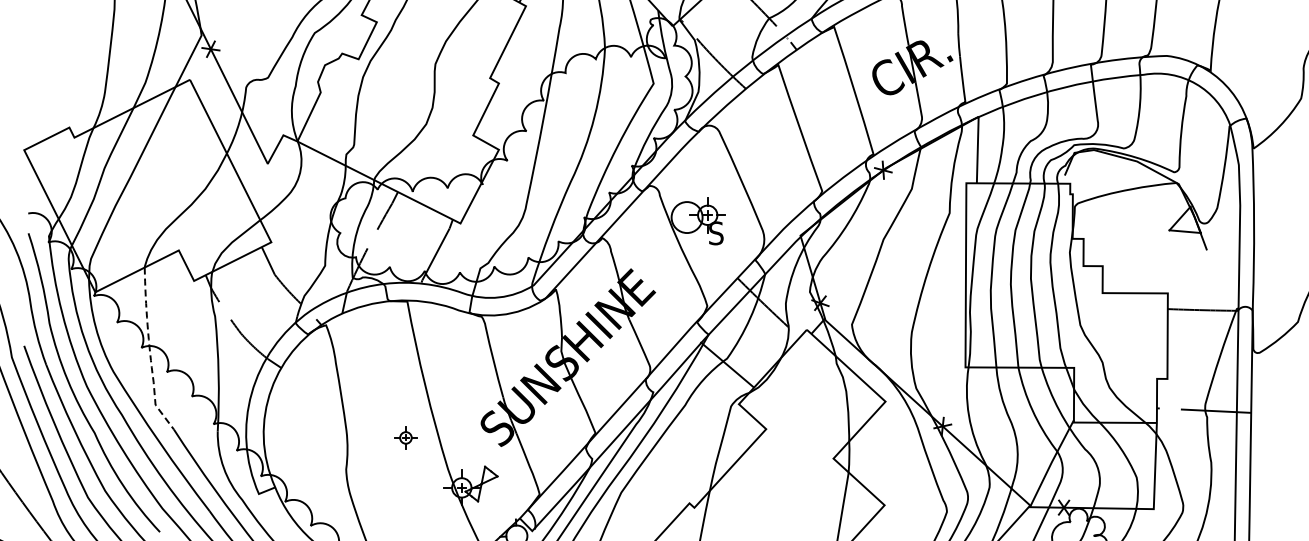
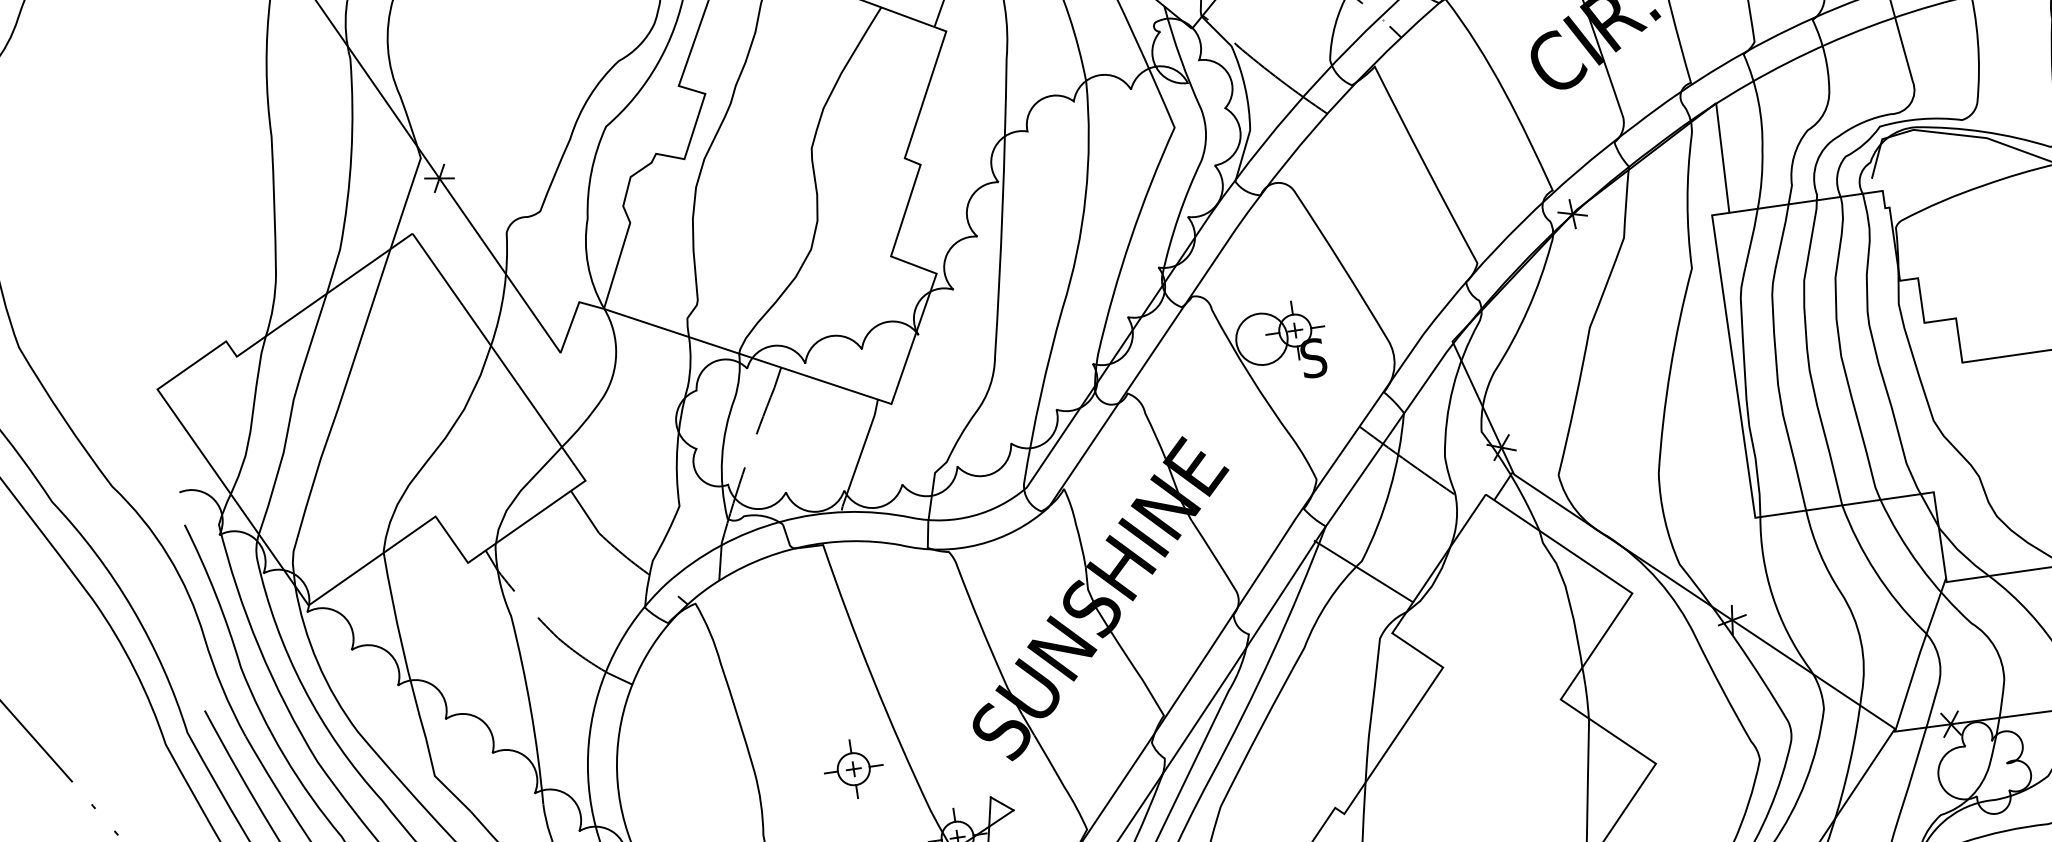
line: (150, 352) -> (413, 690), dashed -> solid
part: (405, 437) -> (853, 768), size x1.67

